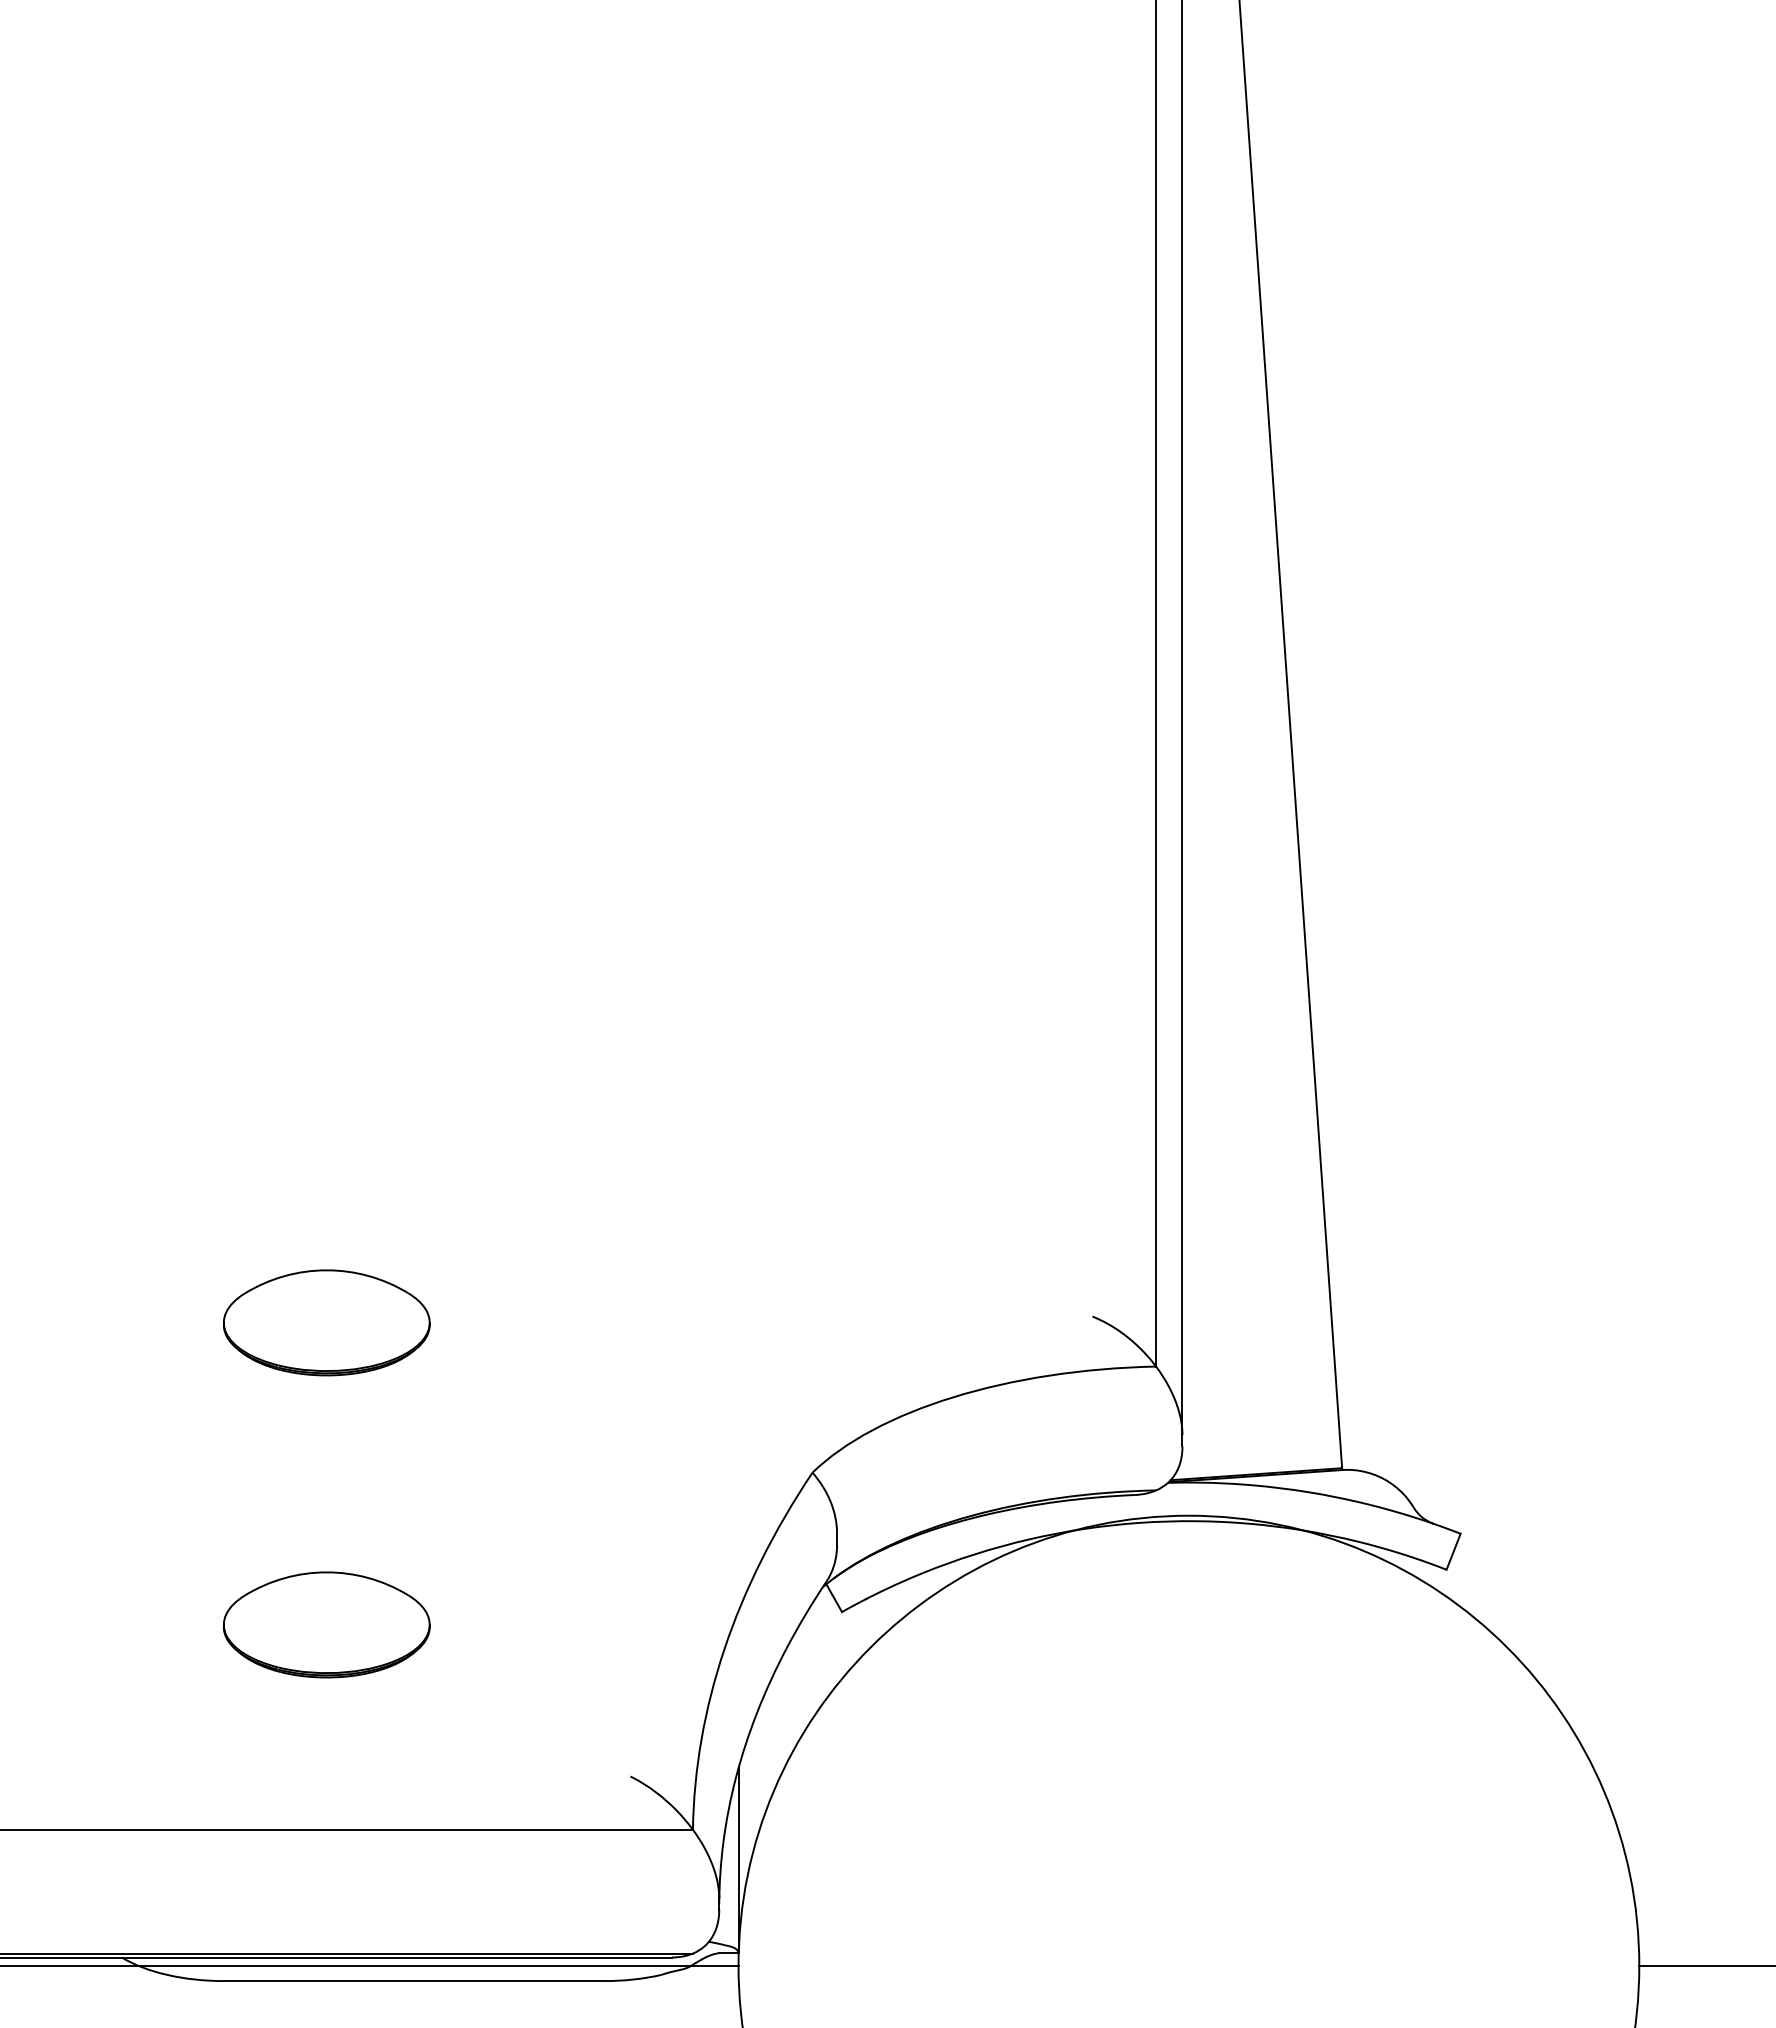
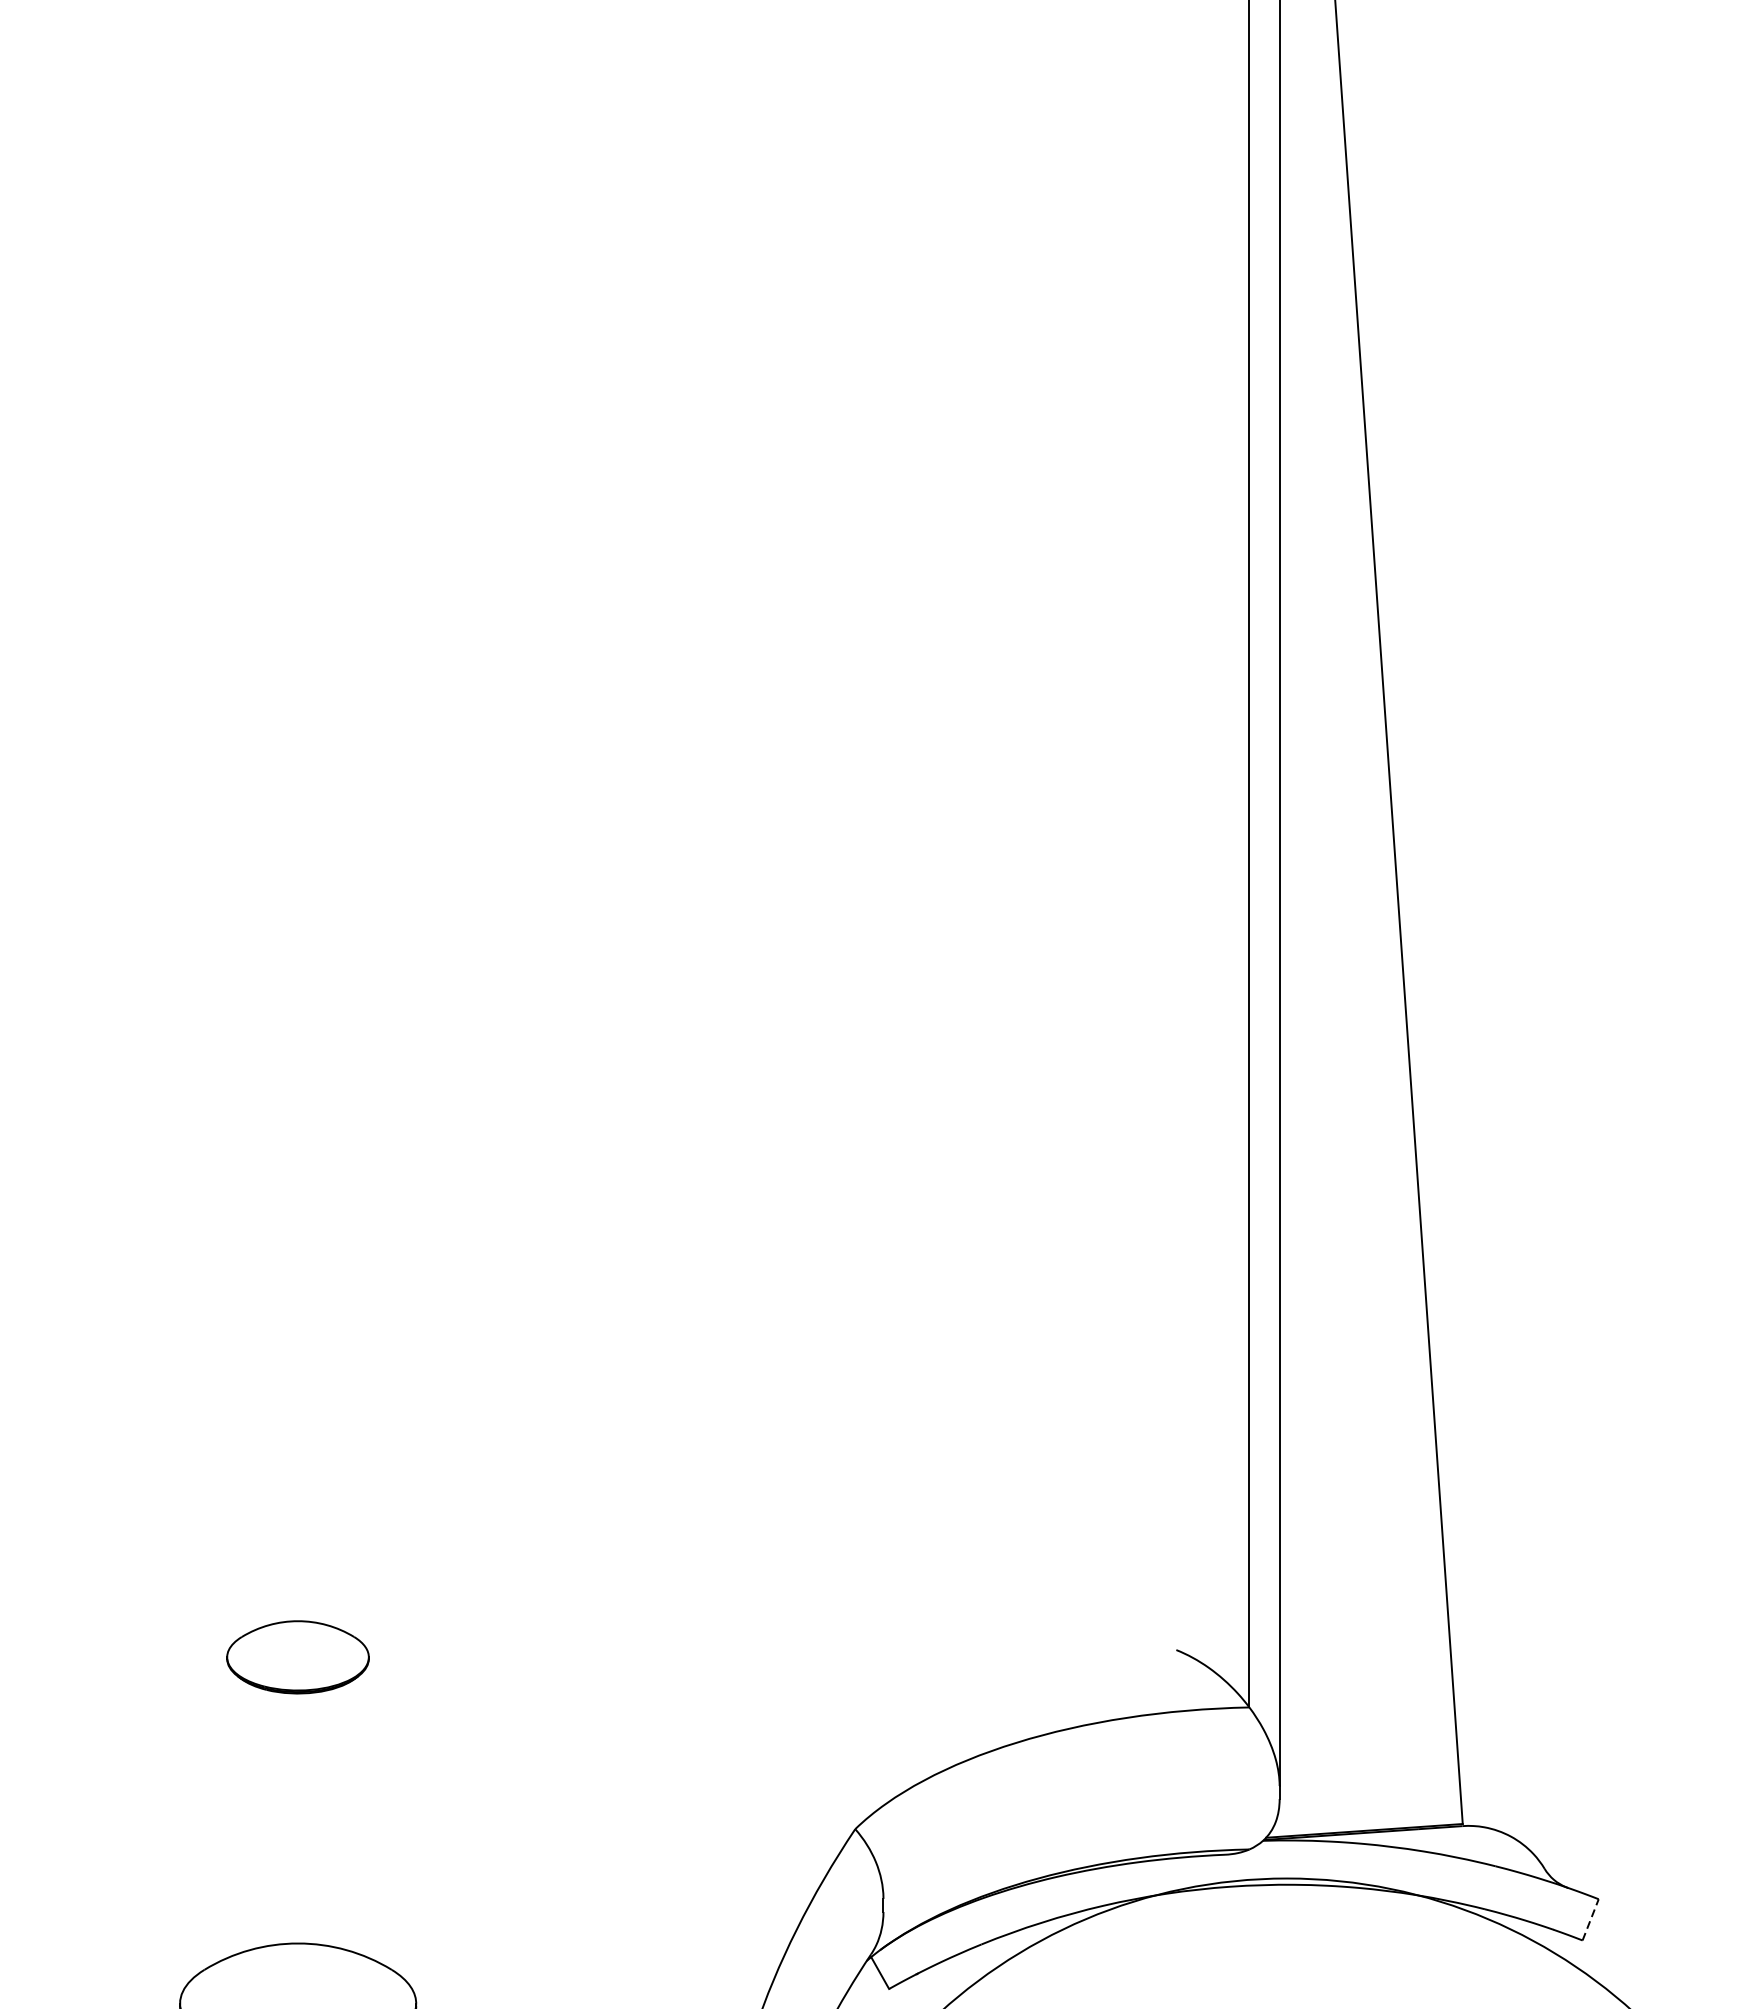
part: (326, 1322) -> (297, 1656), size x0.6
line: (1453, 1551) -> (1590, 1919), solid -> dashed

